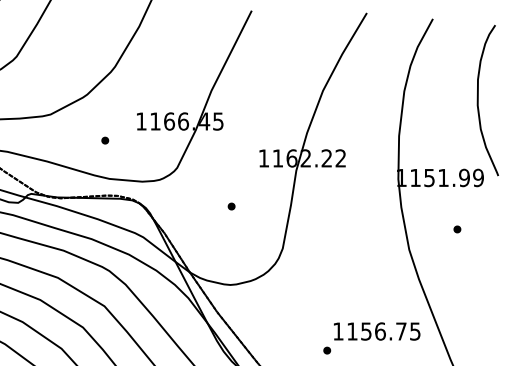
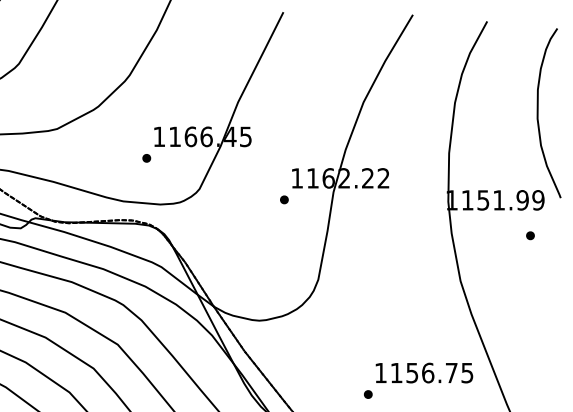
part: (105, 140) -> (147, 158), moved
part: (231, 206) -> (284, 199), moved
part: (457, 229) -> (530, 235), moved

